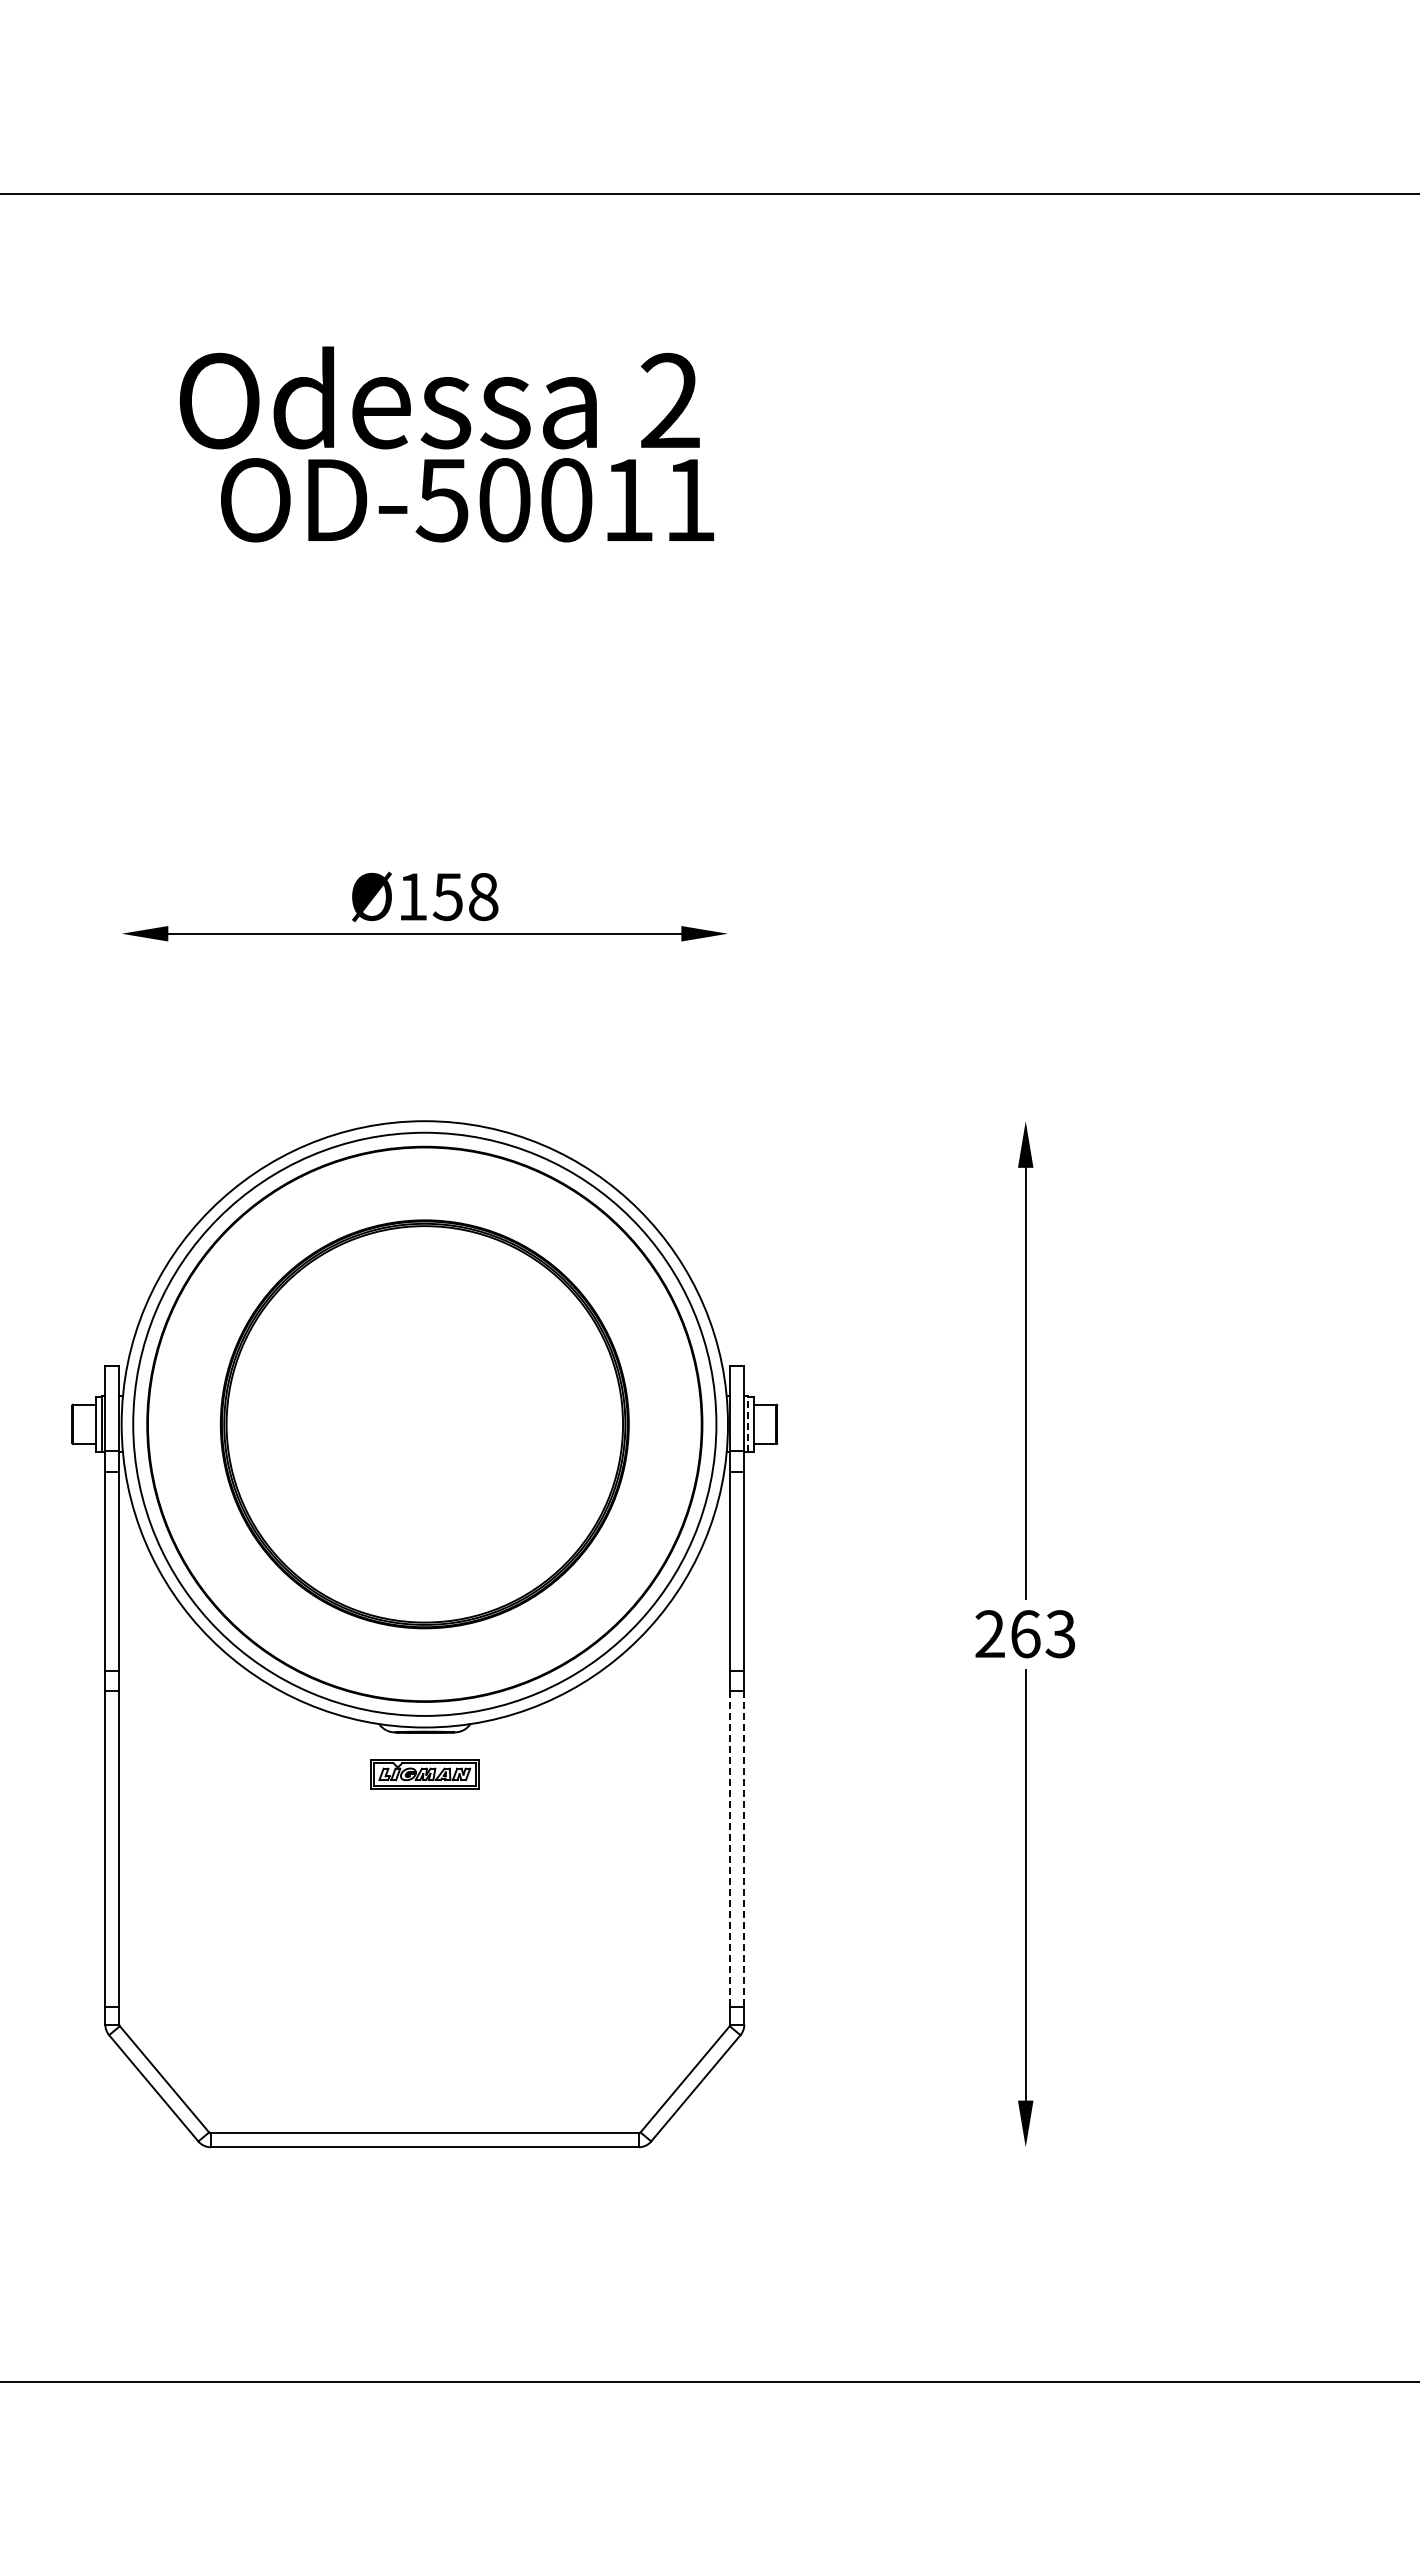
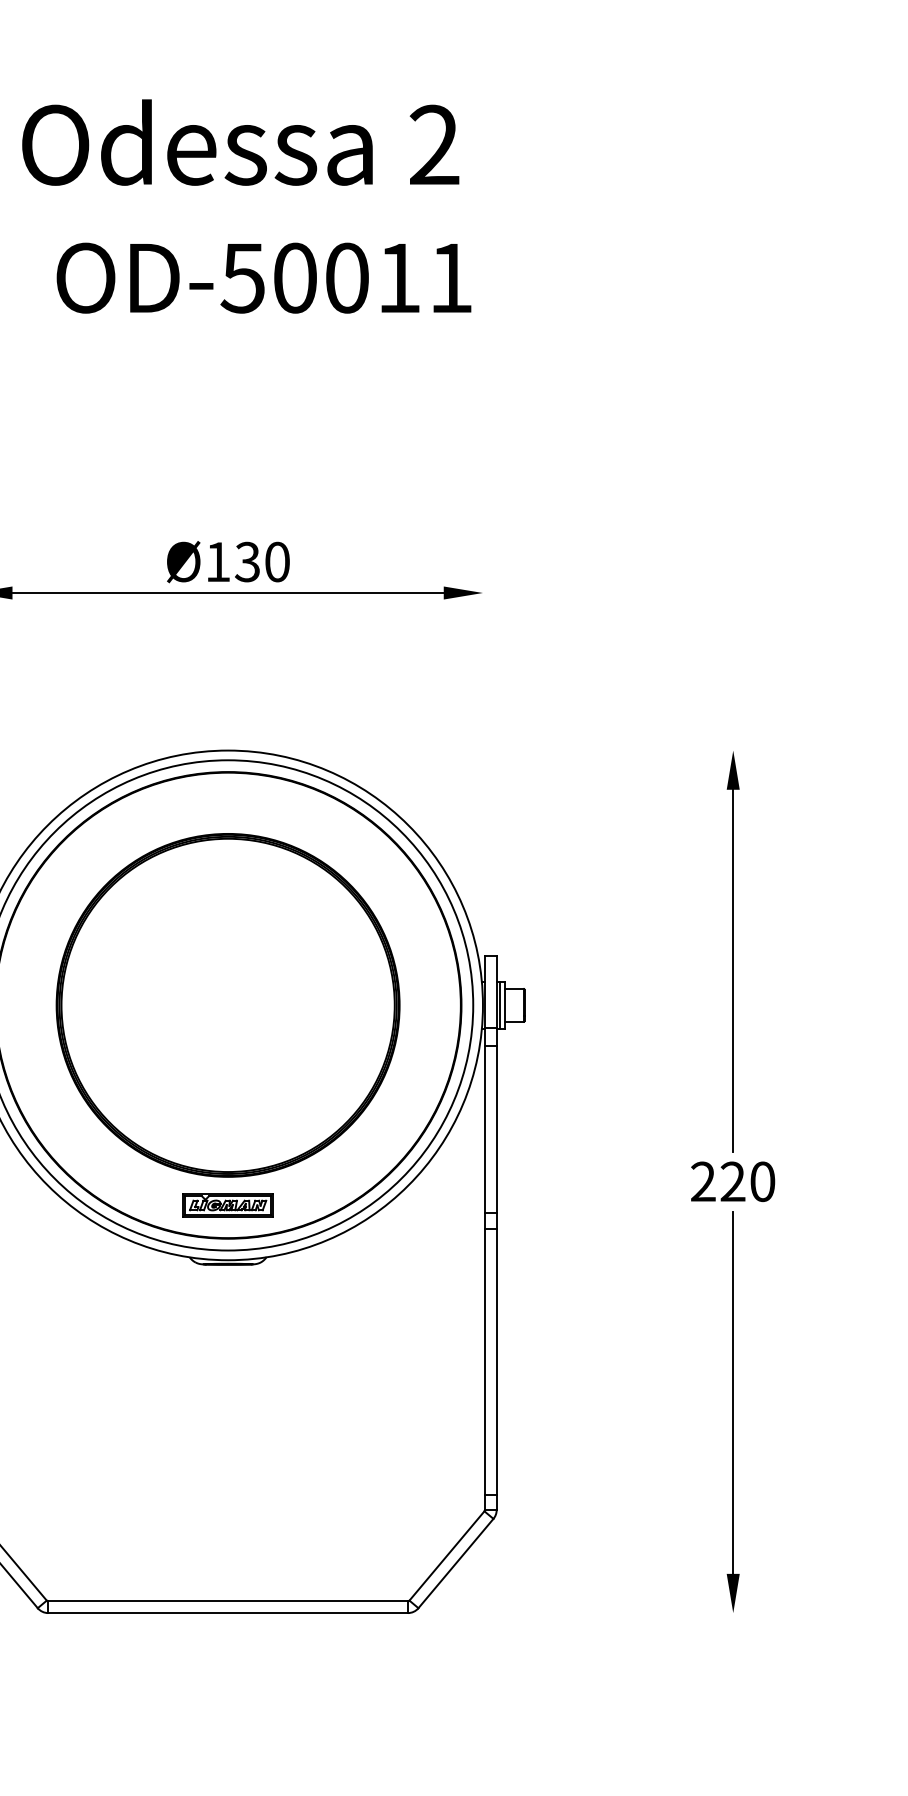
text: (467, 500) -> (263, 278), moved
text: (465, 896) -> (262, 561), Ø158 -> Ø130
line: (748, 1424) -> (500, 1005), dashed -> solid
text: (1042, 1634) -> (747, 1182), 263 -> 220
part: (424, 1774) -> (227, 1205), moved
line: (730, 1849) -> (485, 1362), dashed -> solid
line: (744, 1849) -> (496, 1362), dashed -> solid

